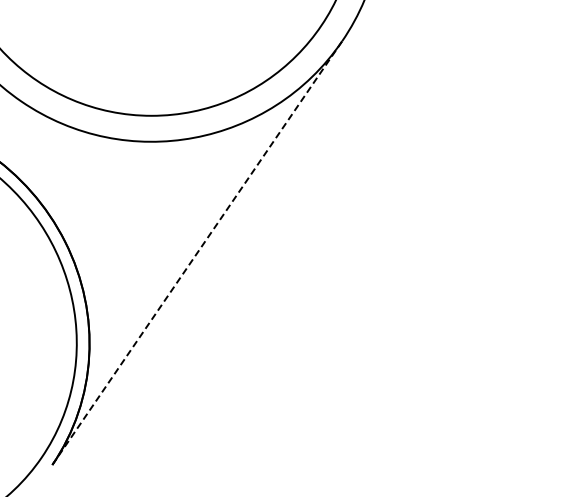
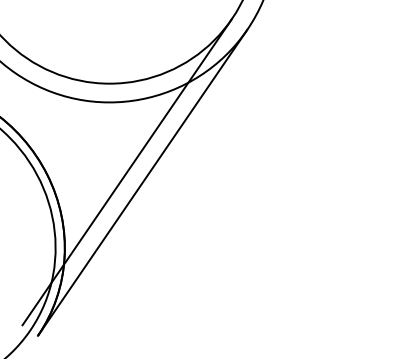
line: (175, 238) -> (126, 172), added
line: (197, 253) -> (142, 183), dashed -> solid

